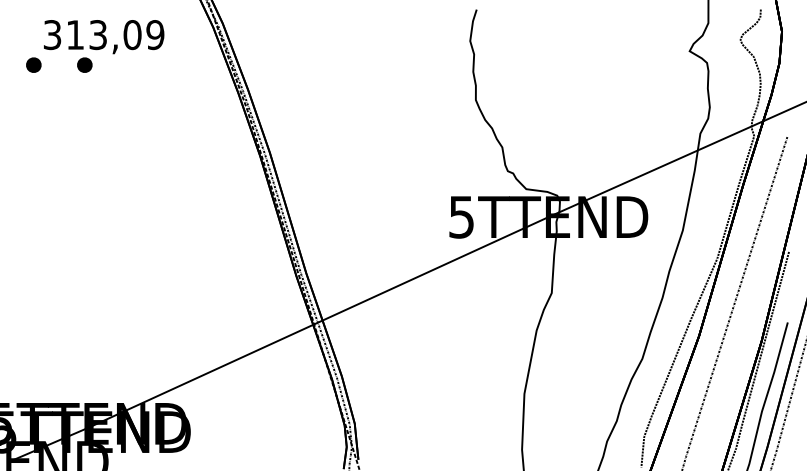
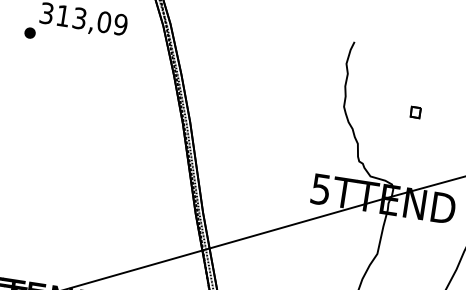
part: (84, 64) -> (66, 38), removed
part: (574, 92) -> (415, 112), added

